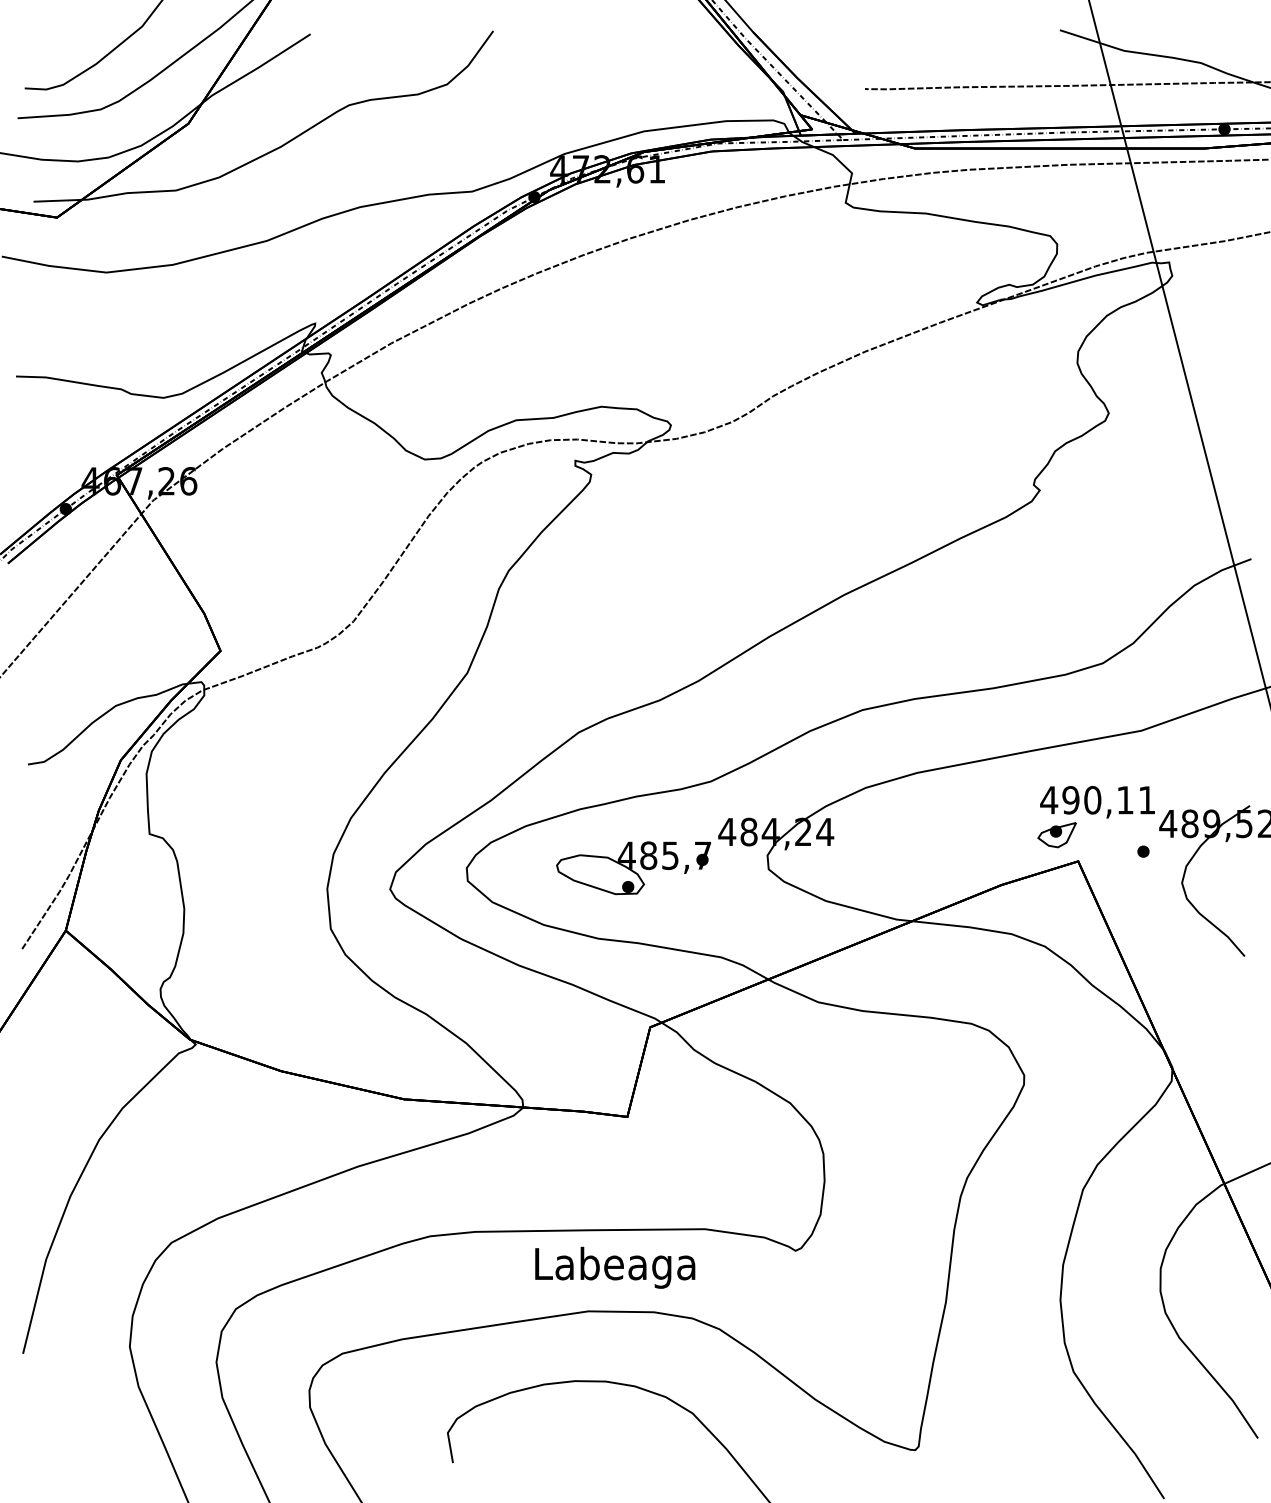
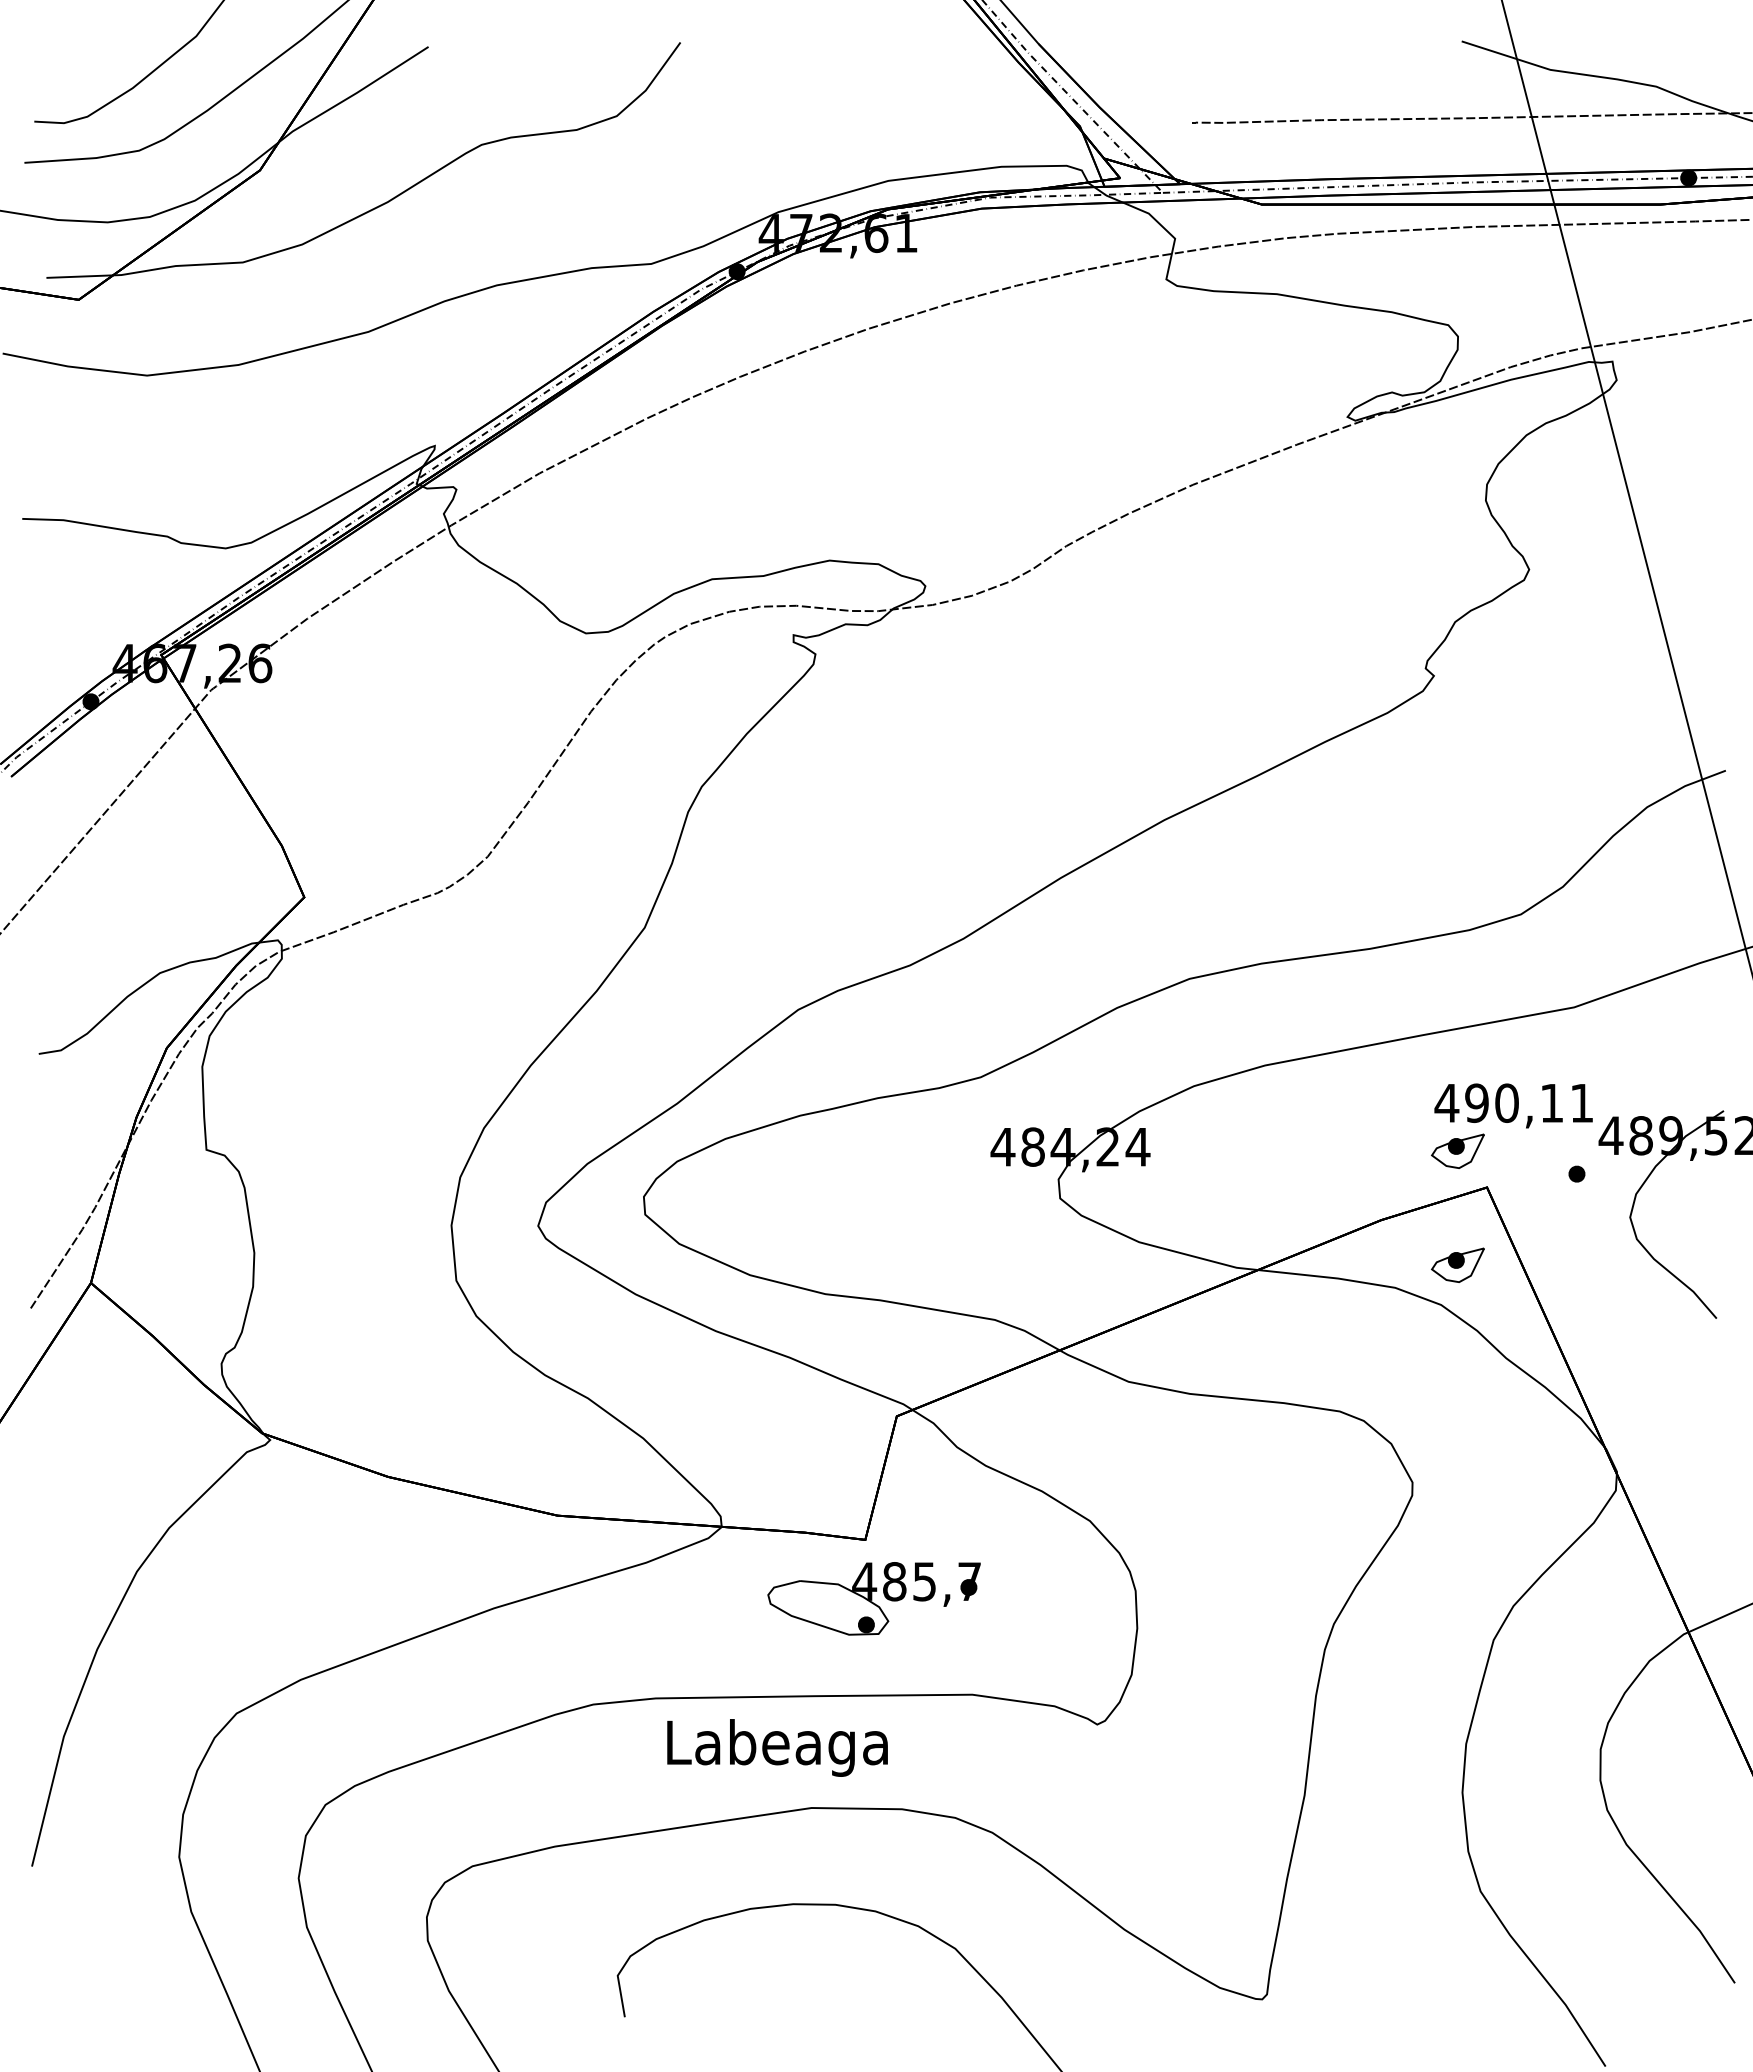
part: (633, 867) -> (873, 1598), moved
part: (1056, 917) -> (1457, 1264), added
text: (615, 1267) -> (777, 1747), moved

